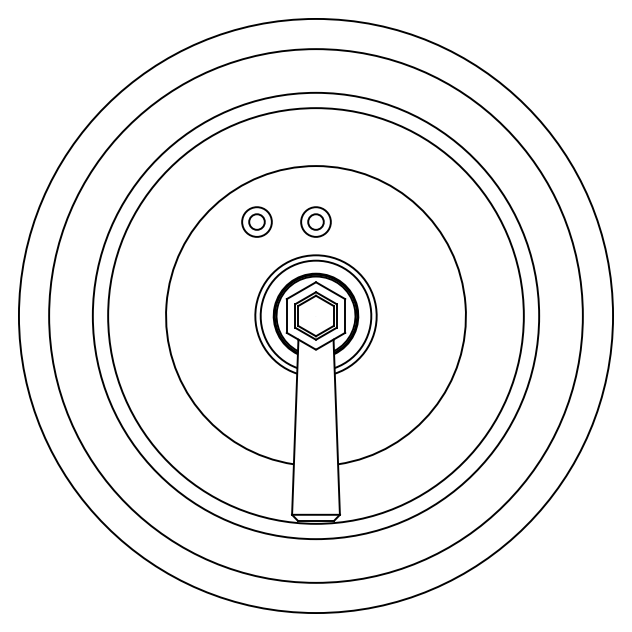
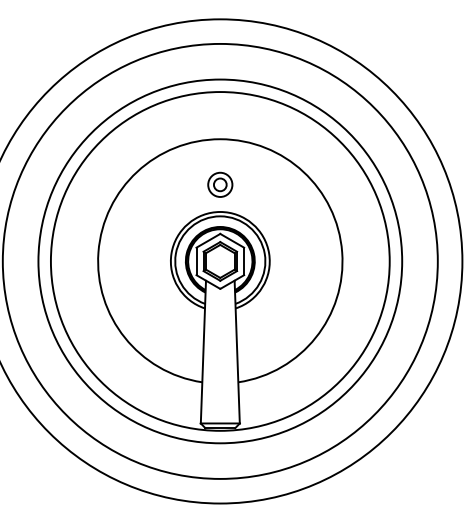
part: (256, 221) -> (171, 184), removed

